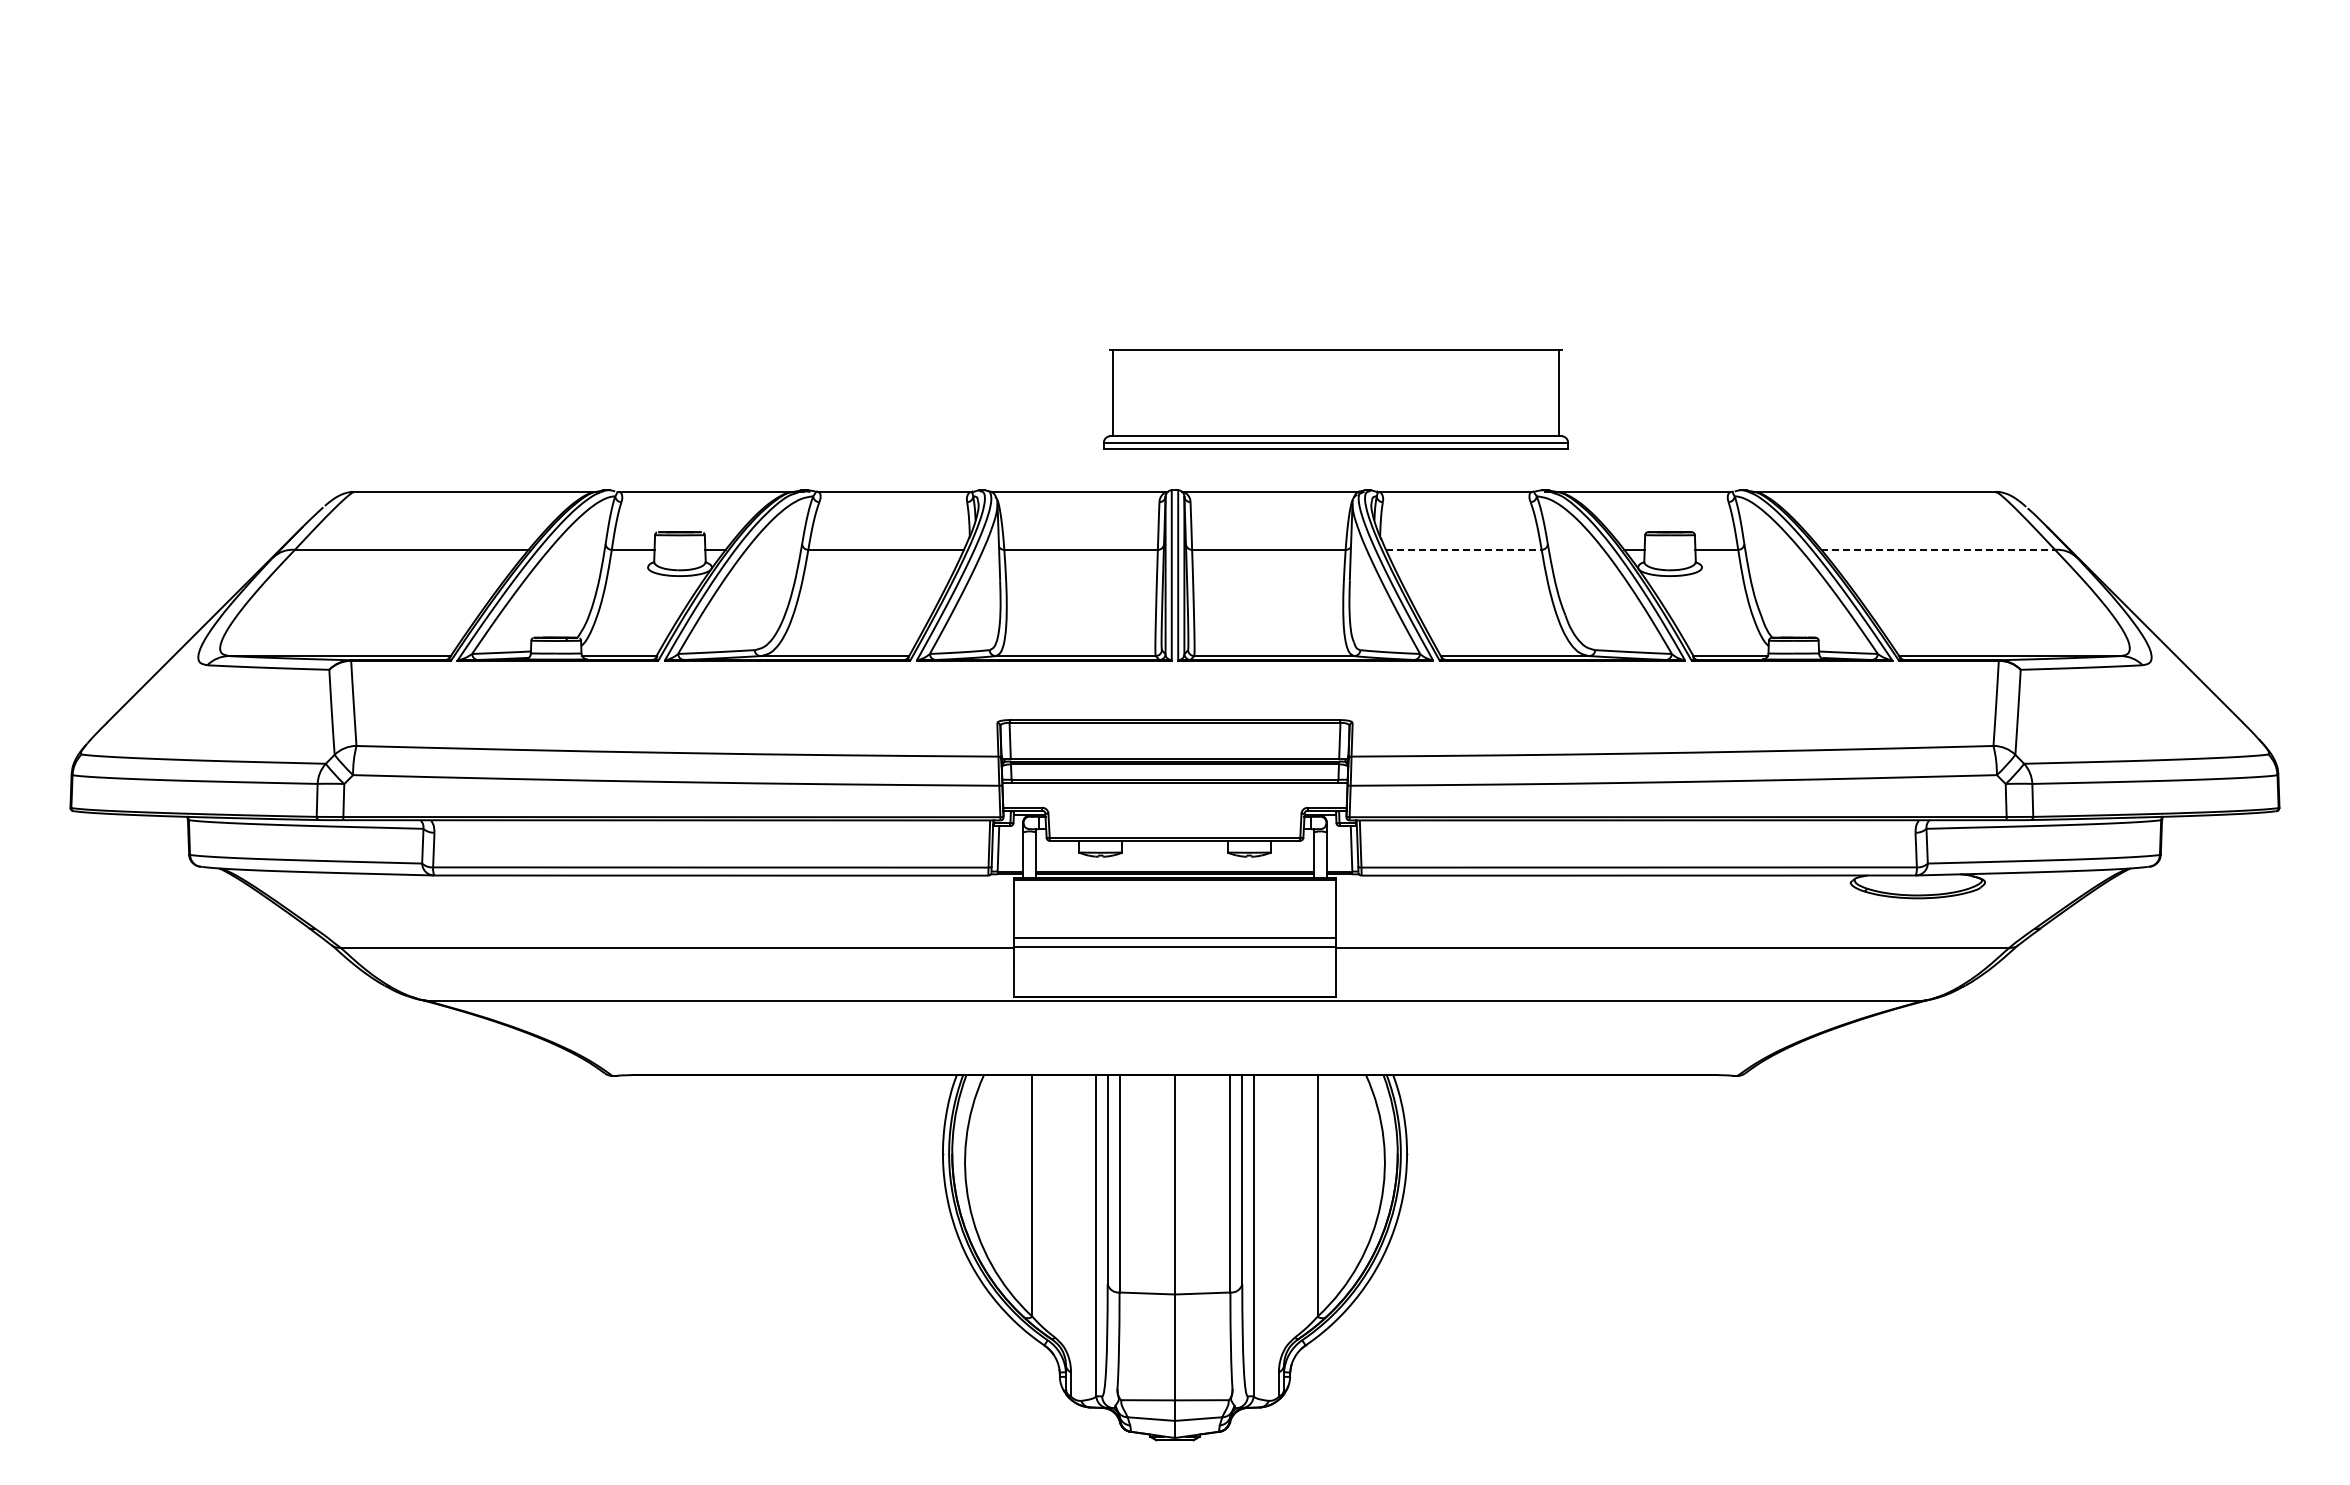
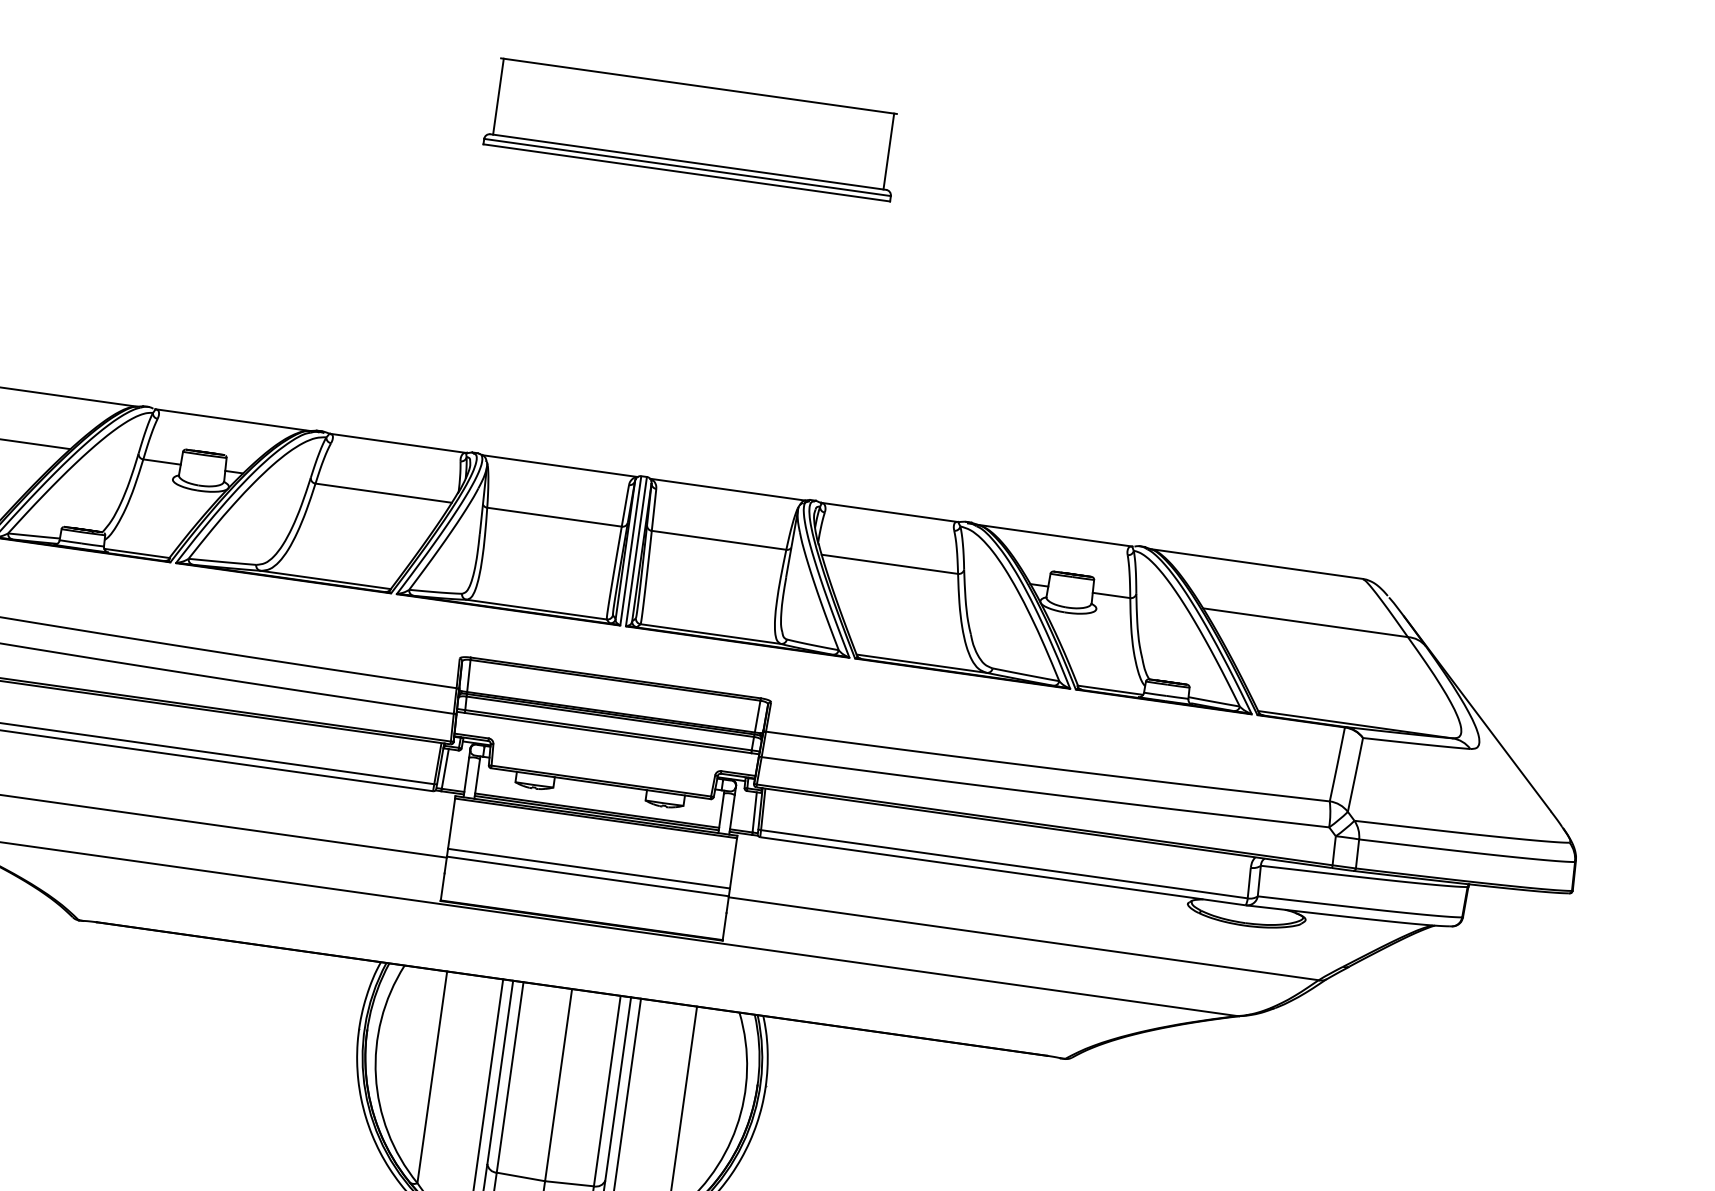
part: (1335, 399) -> (692, 129), moved
line: (1463, 549) -> (889, 563), dashed -> solid
line: (1938, 549) -> (1305, 622), dashed -> solid

